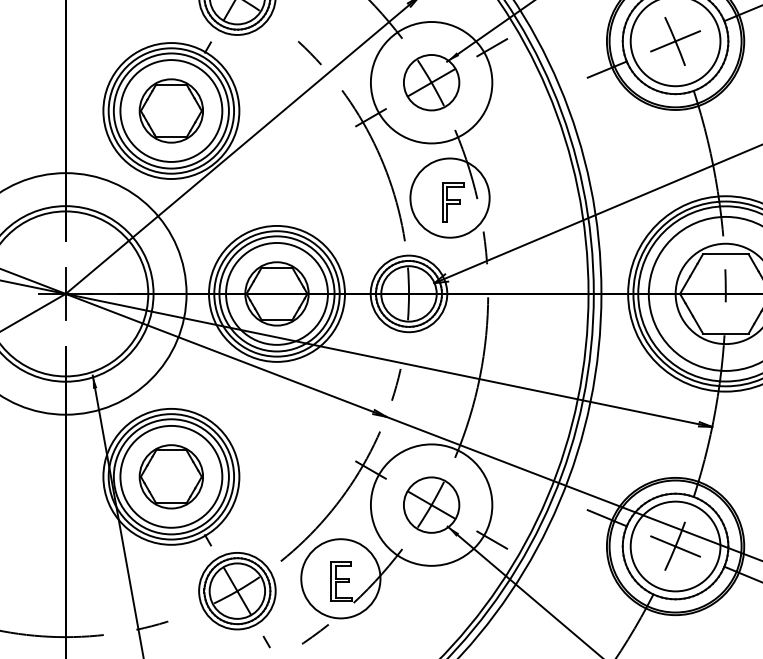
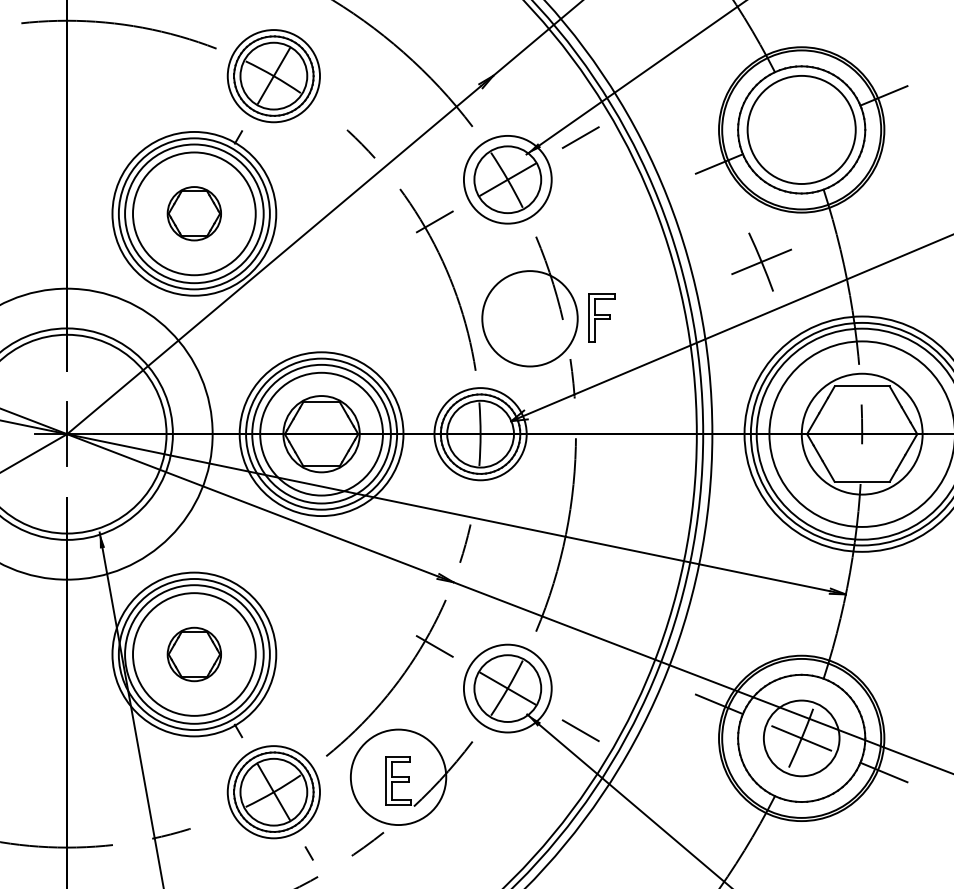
part: (675, 40) -> (761, 261), moved
circle: (431, 82) -> (507, 179), size x0.6
part: (171, 110) -> (194, 213), size x0.7
part: (452, 202) -> (601, 317), moved
part: (171, 476) -> (194, 654), size x0.7
circle: (431, 505) -> (507, 688), size x0.6
circle: (675, 546) -> (801, 738), size x0.7

